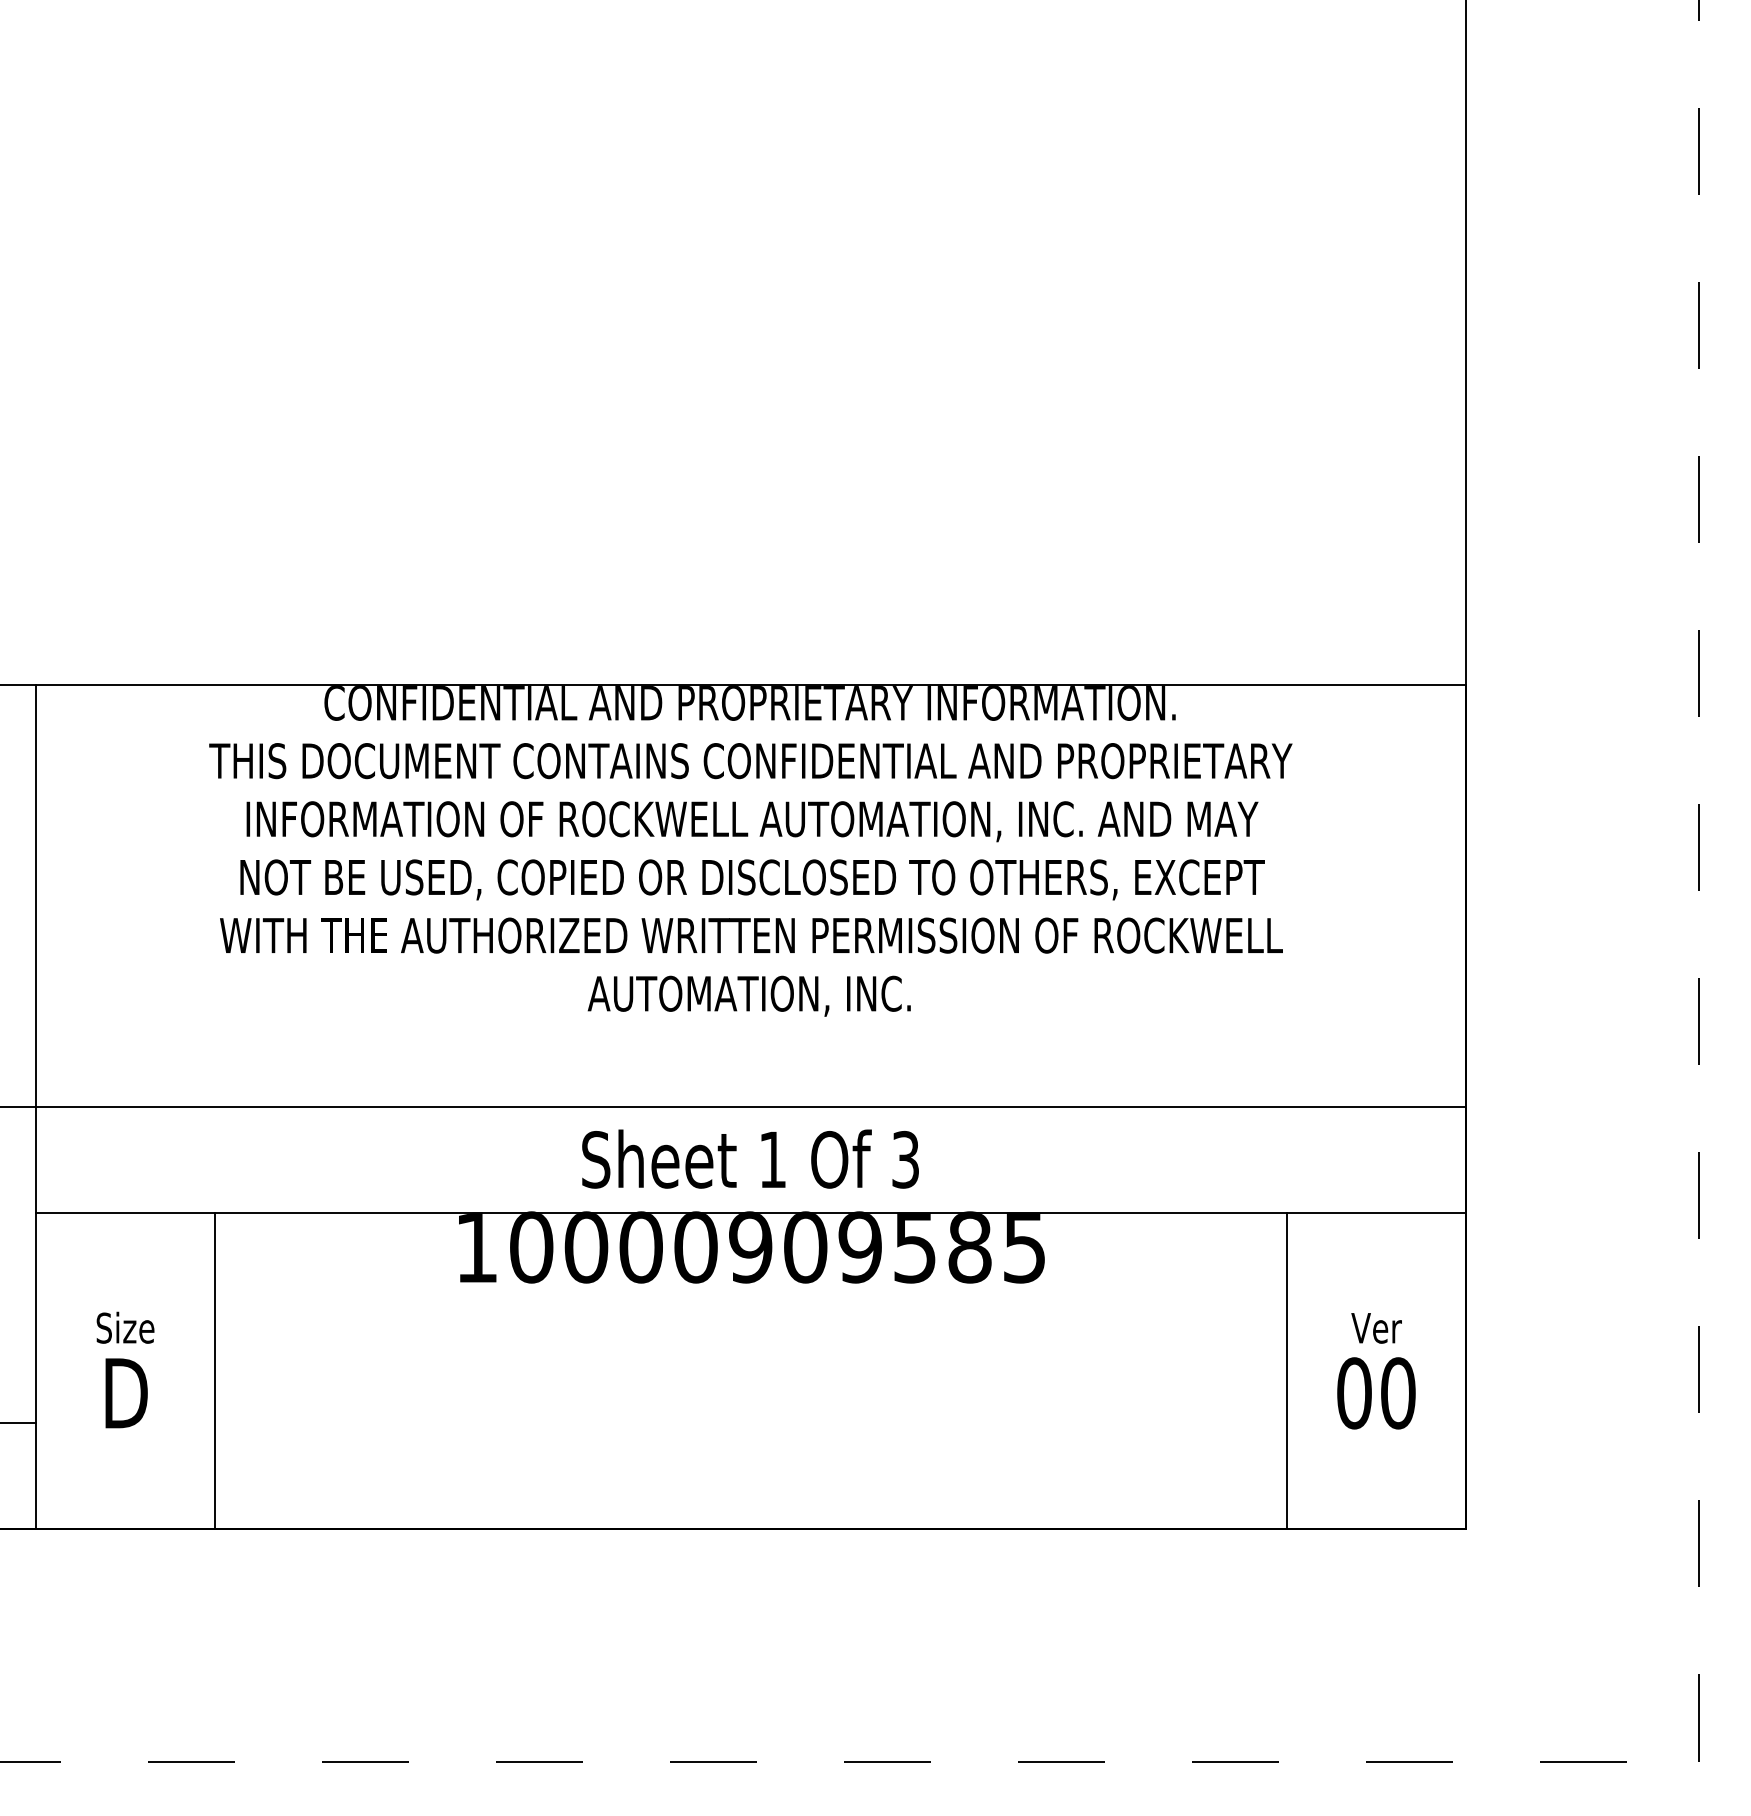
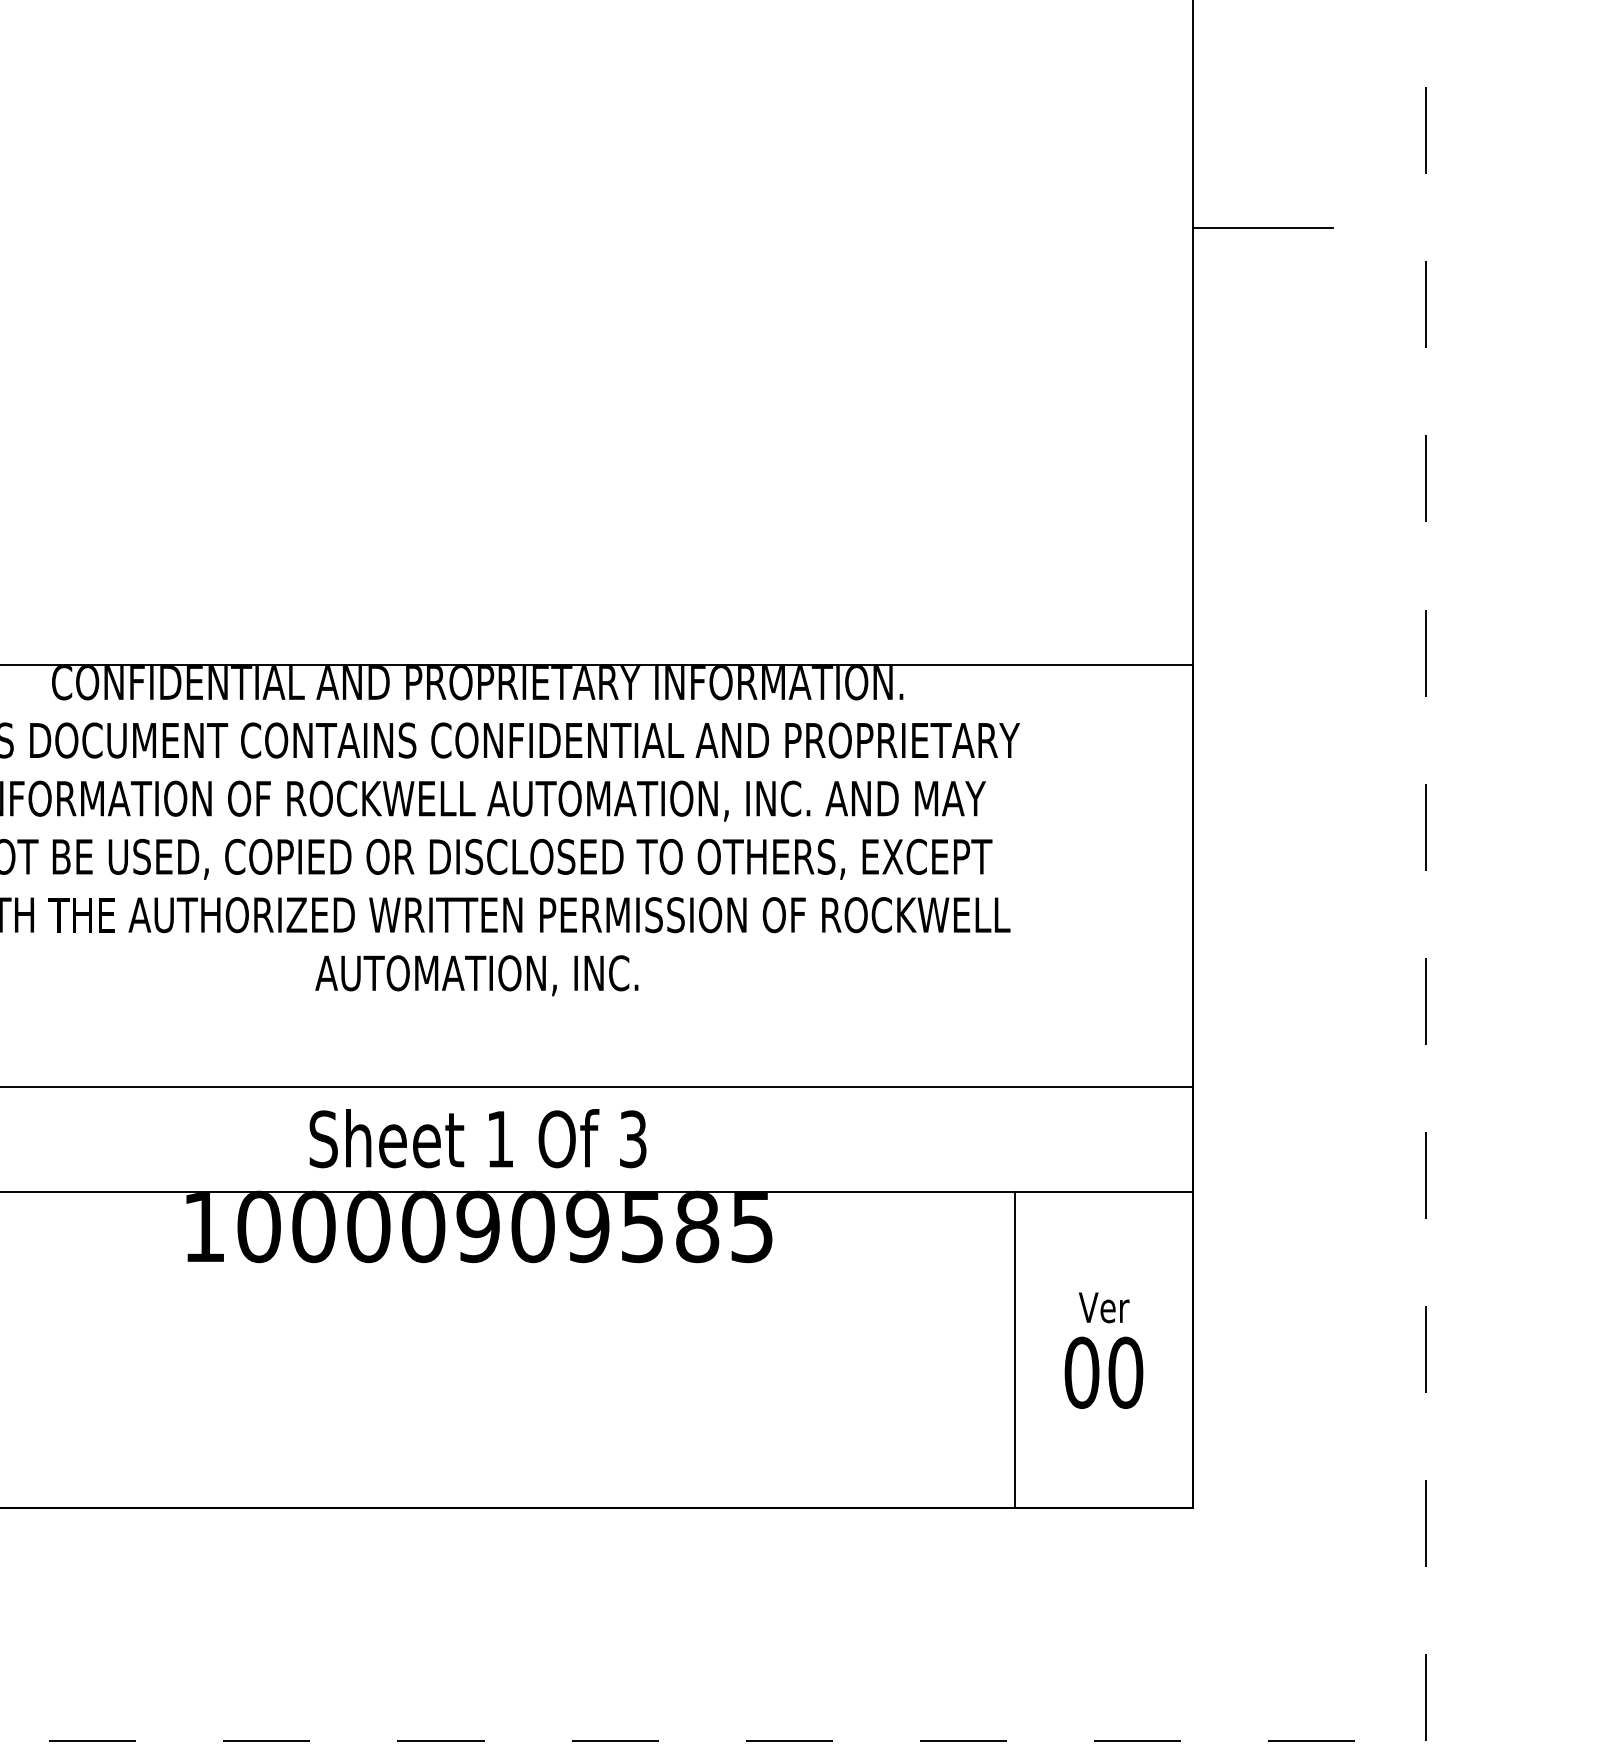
line: (1535, 248) -> (1263, 227), added

